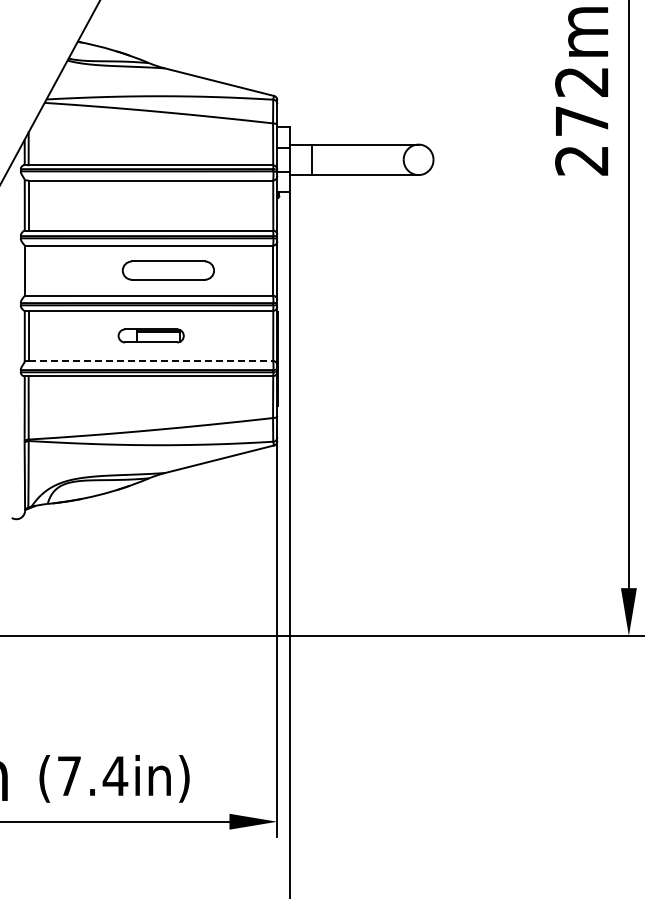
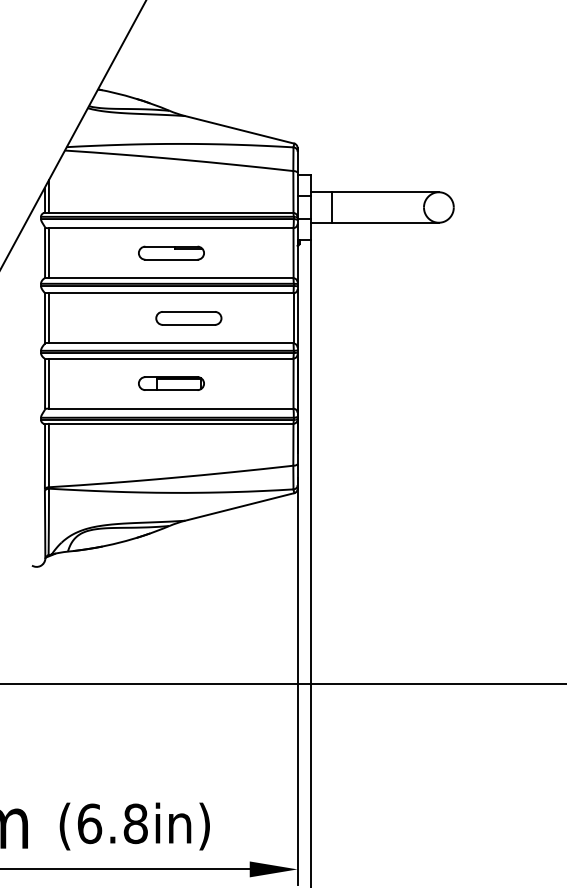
part: (150, 205) -> (170, 253), added
line: (28, 270) -> (48, 318), added
part: (168, 270) -> (188, 318), size x0.71
line: (151, 360) -> (171, 408), dashed -> solid
text: (92, 776) -> (112, 824), (7.4in) -> (6.8in)

